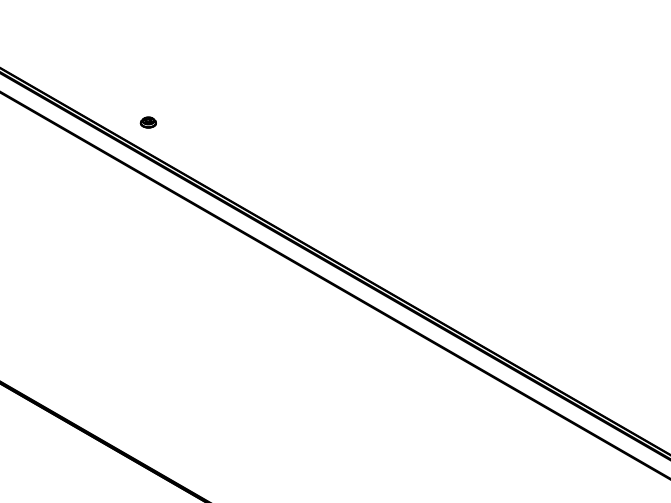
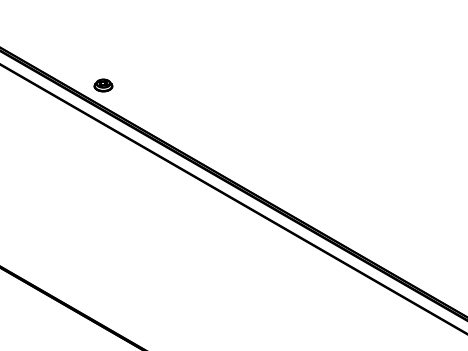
part: (148, 122) -> (103, 85), size x1.67

